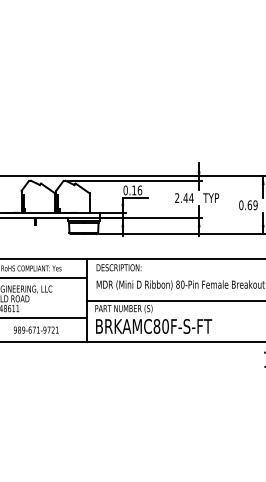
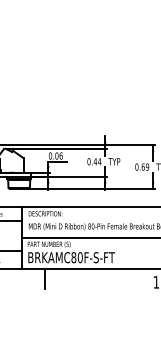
text: (134, 190) -> (57, 156), 0.16 -> 0.06
text: (177, 198) -> (89, 162), 2.44 -> 0.44
line: (118, 355) -> (45, 279), added

